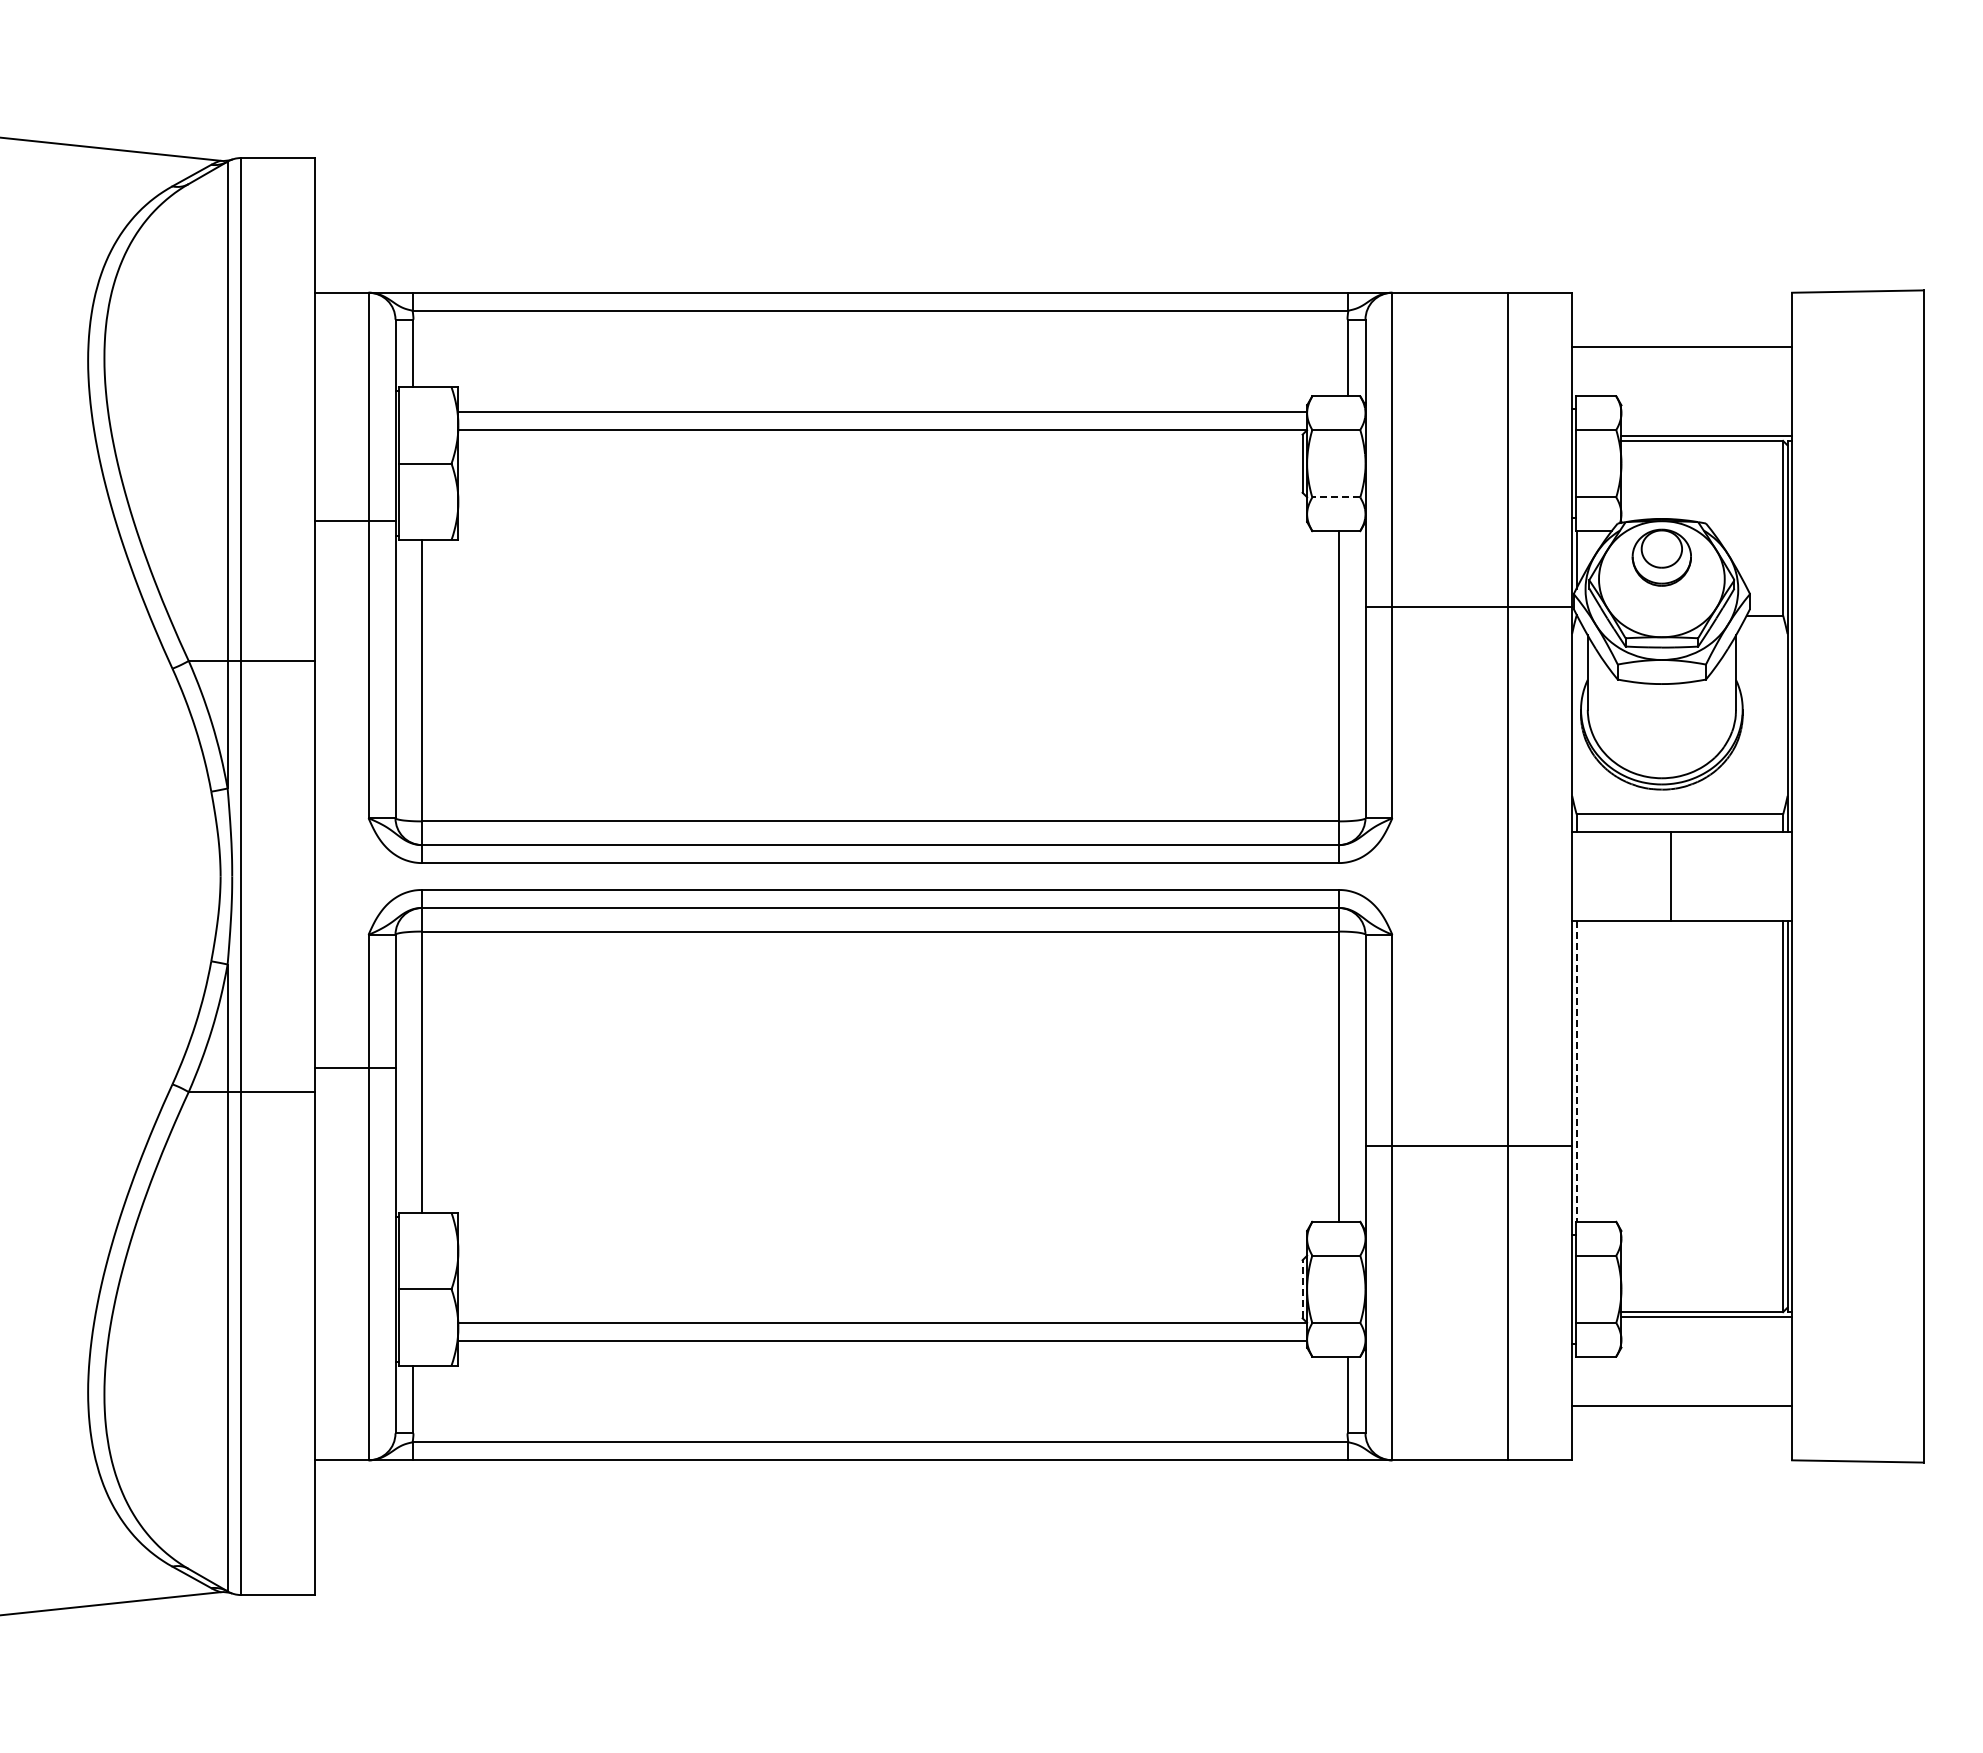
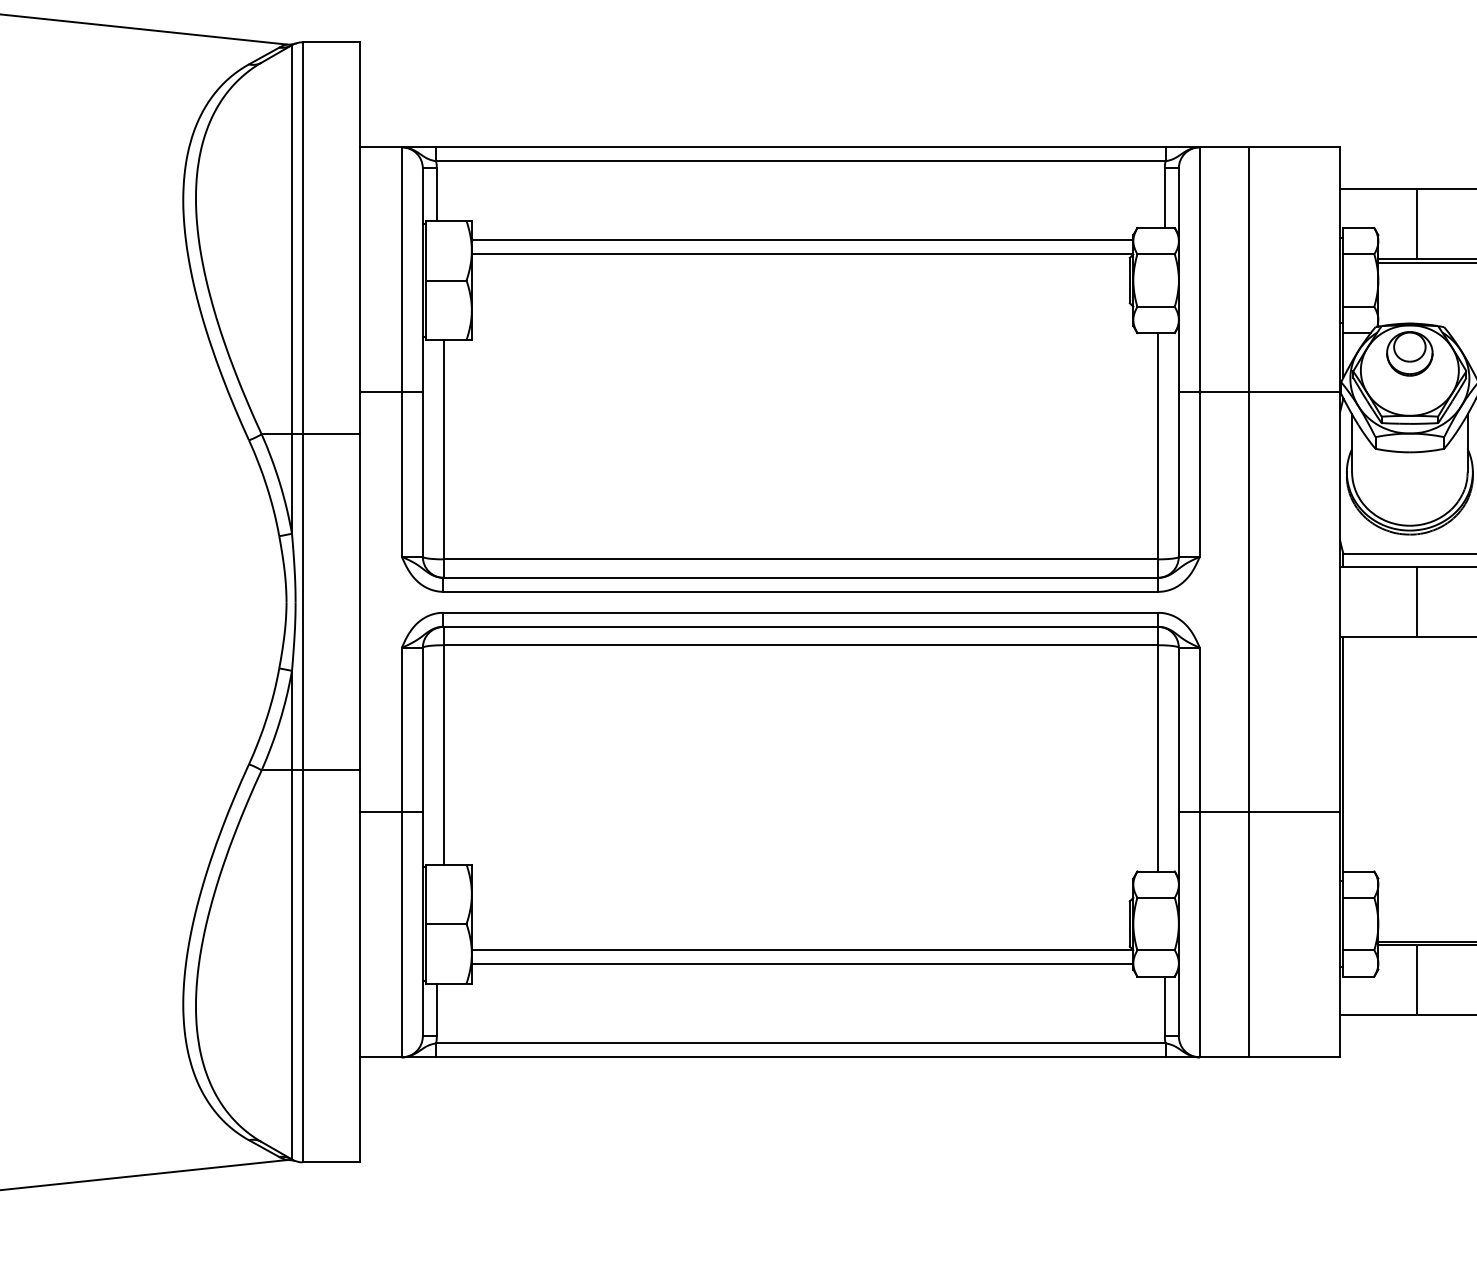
line: (1670, 391) -> (1416, 224), added
line: (1336, 497) -> (1156, 306), dashed -> solid
line: (354, 521) -> (390, 392), moved
line: (1508, 876) -> (1249, 602), moved
line: (354, 1067) -> (390, 811), moved
line: (1576, 1072) -> (1343, 755), dashed -> solid
line: (1302, 1288) -> (1129, 923), dashed -> solid
line: (1670, 1361) -> (1416, 980), added

